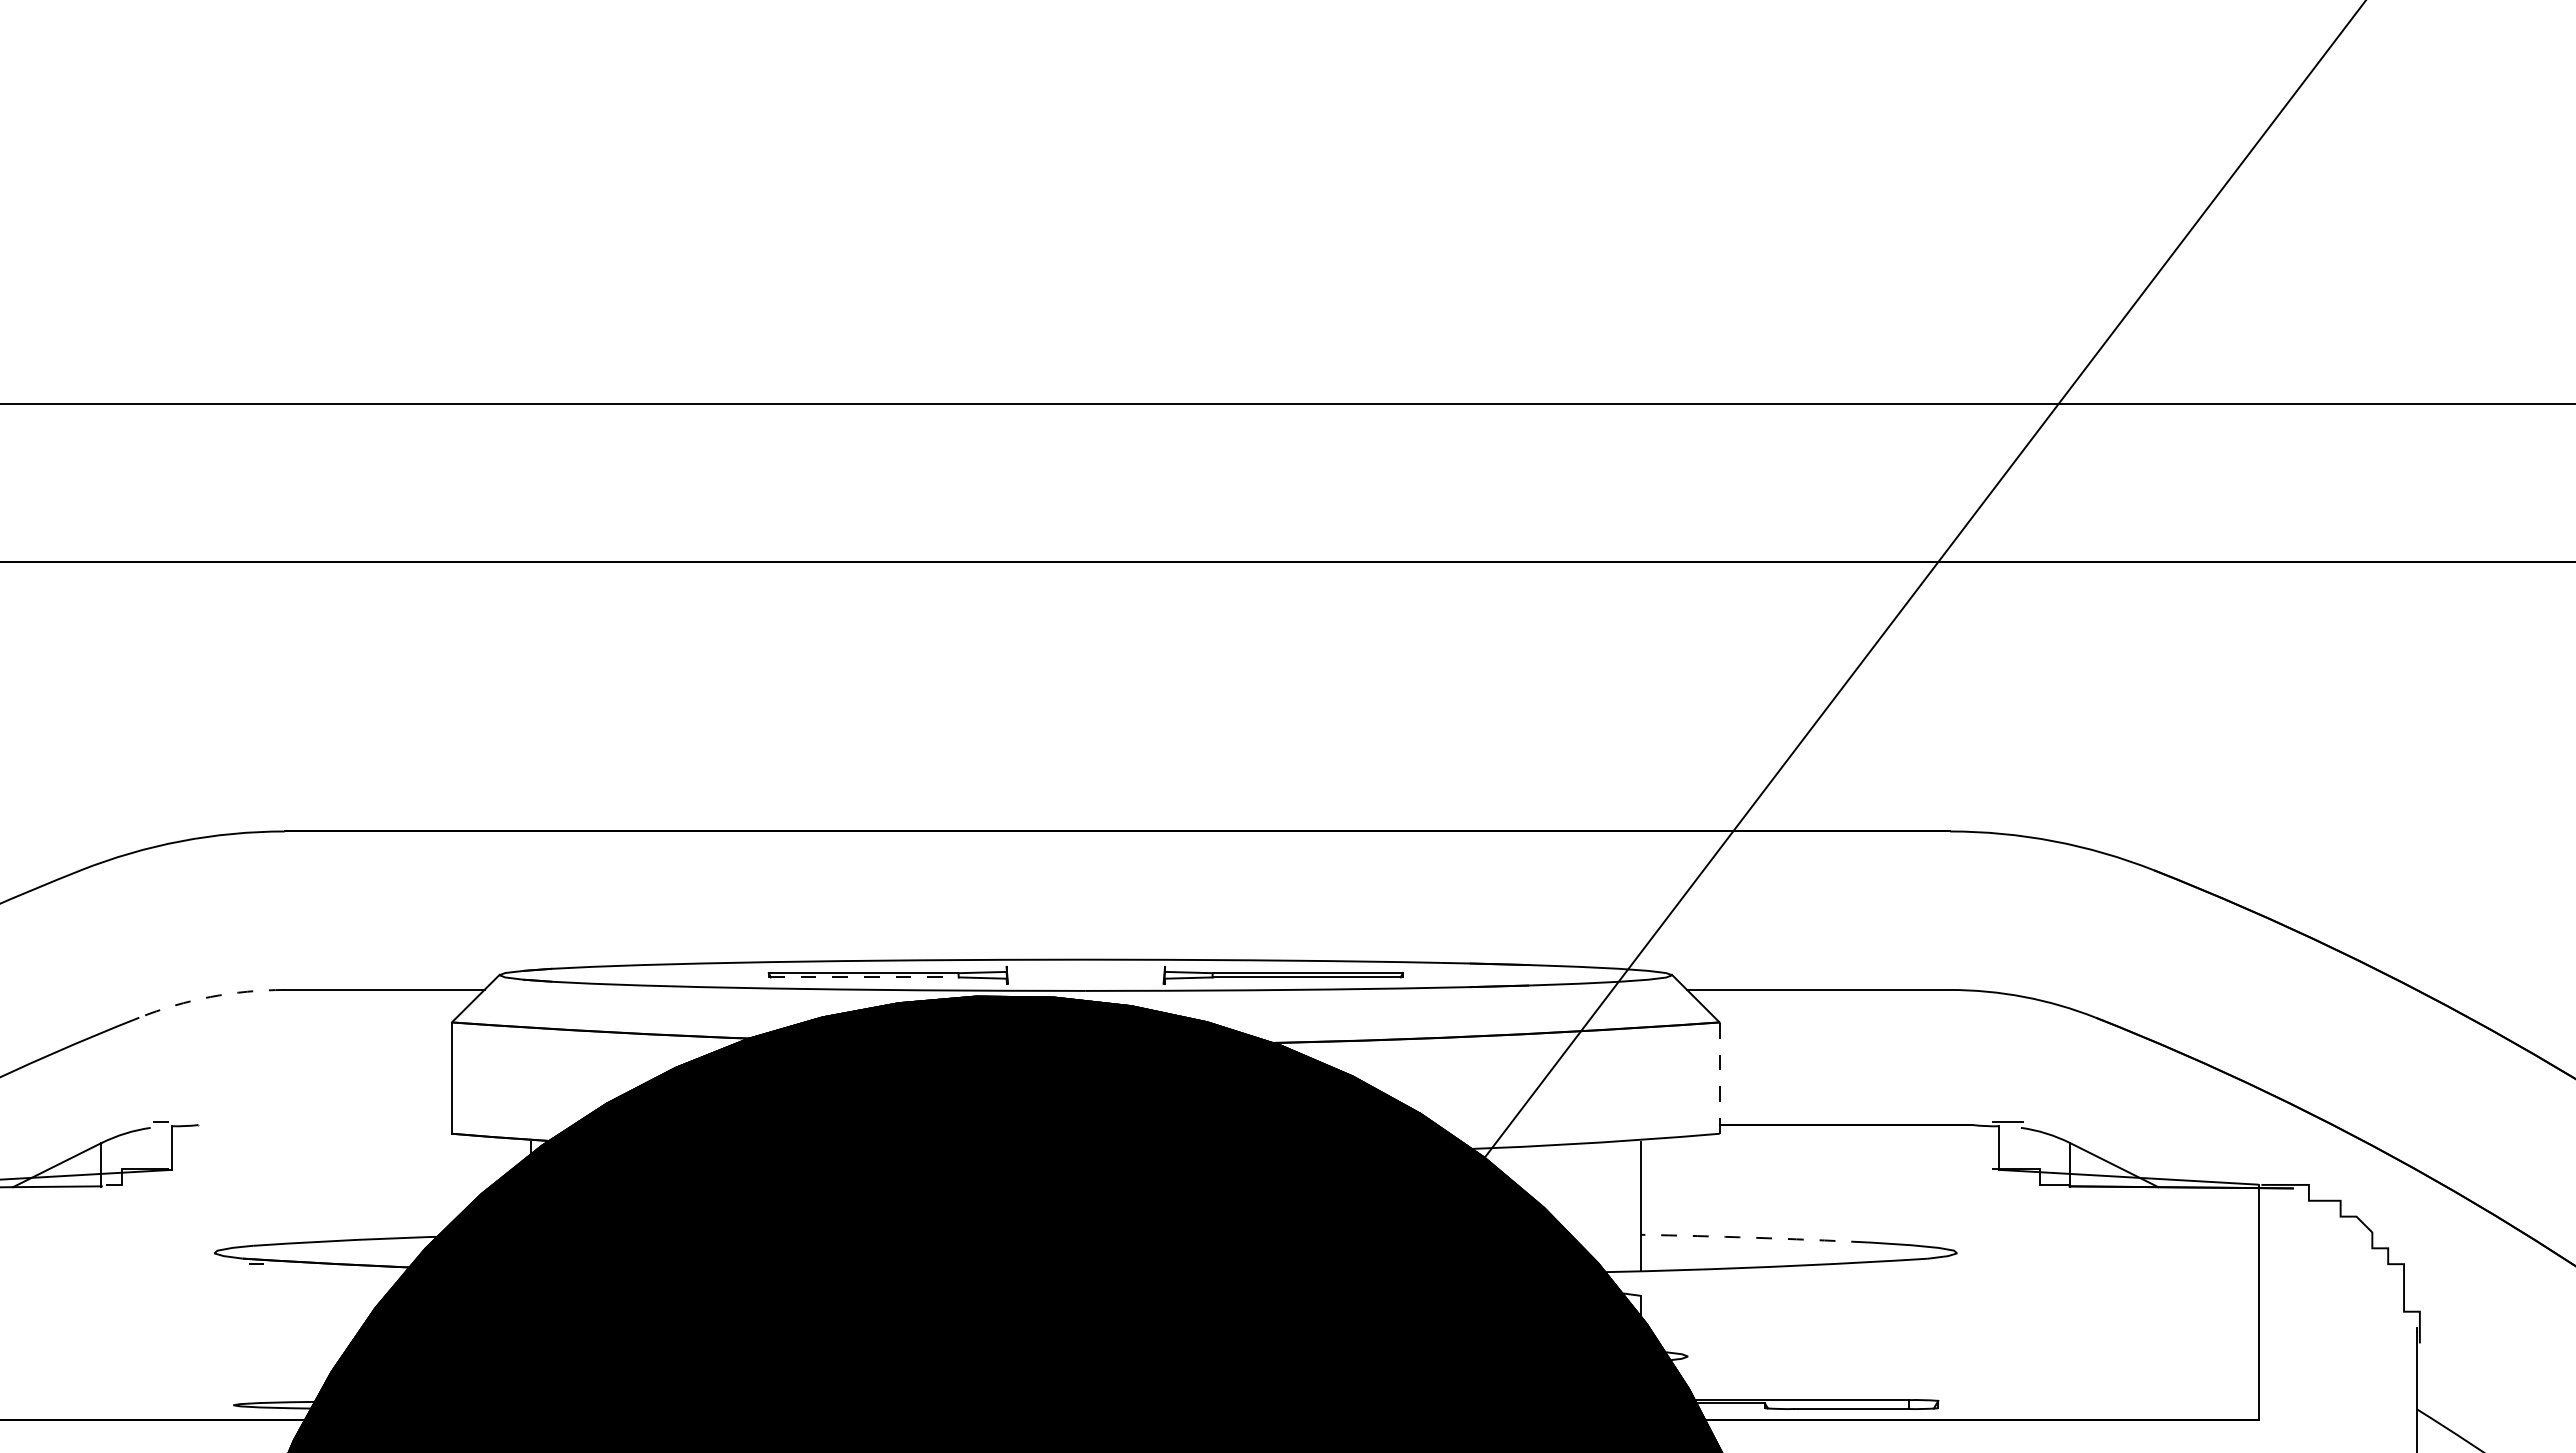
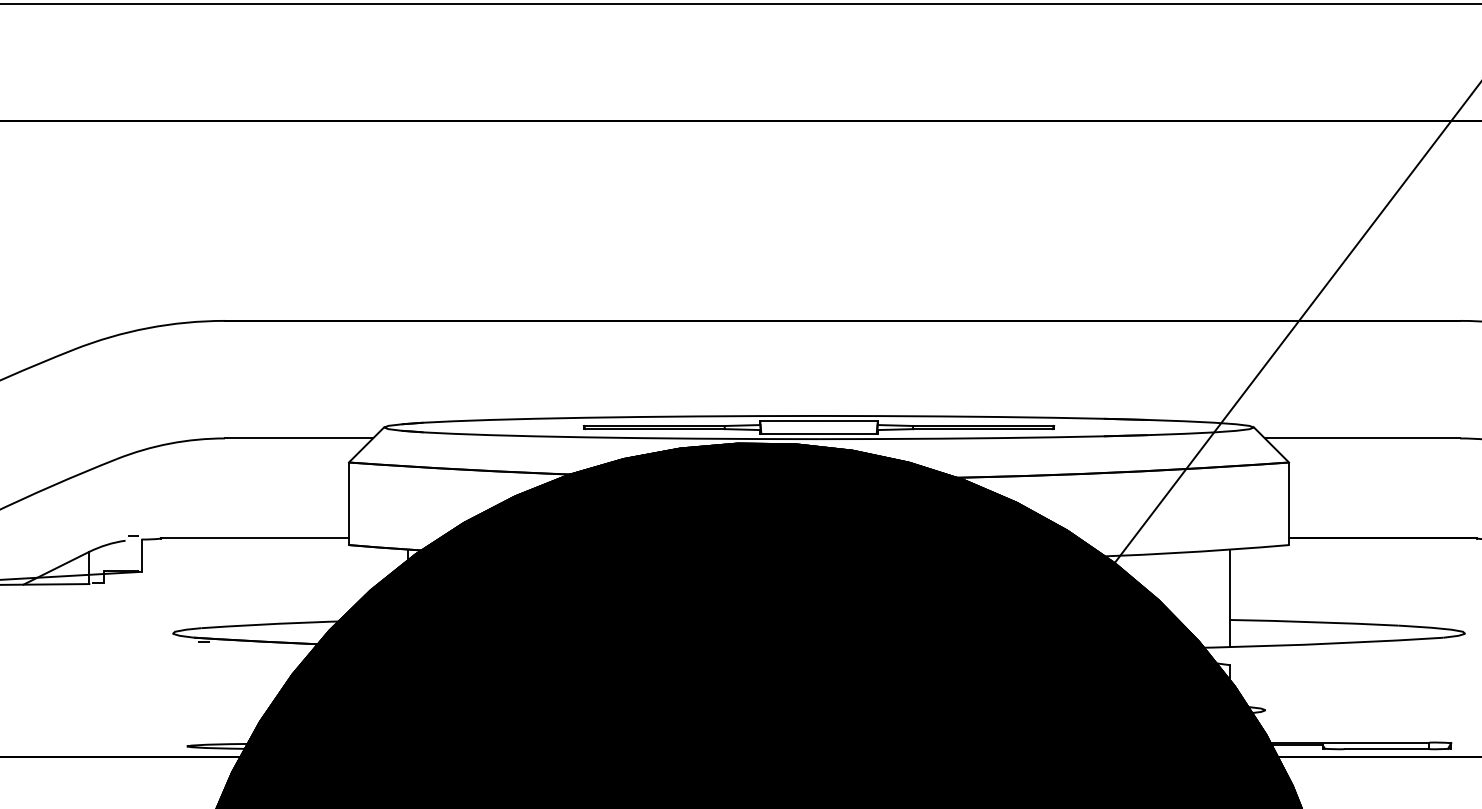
line: (1085, 966) -> (818, 421), added
line: (864, 977) -> (654, 429), dashed -> solid
line: (1085, 983) -> (818, 433), added
arc: (210, 996) -> (169, 443), dashed -> solid
line: (1719, 1077) -> (1288, 503), dashed -> solid
line: (324, 1124) -> (254, 538), added
arc: (1753, 1237) -> (1314, 622), dashed -> solid

